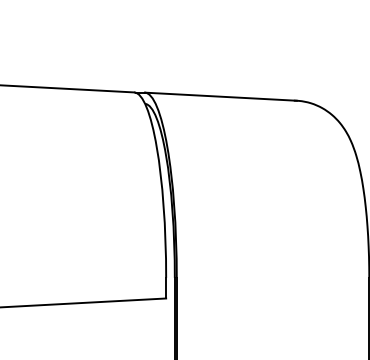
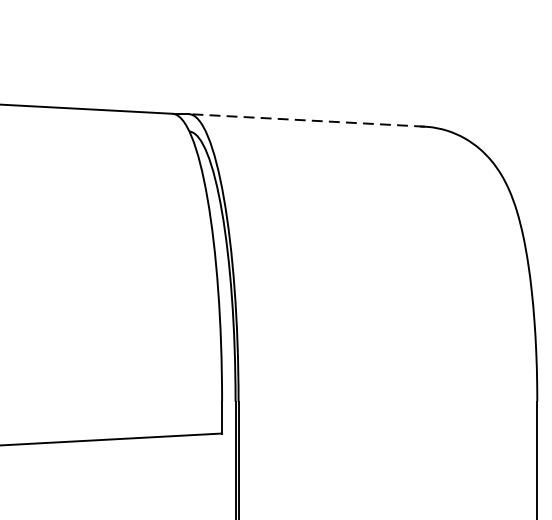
line: (220, 96) -> (306, 120), solid -> dashed

